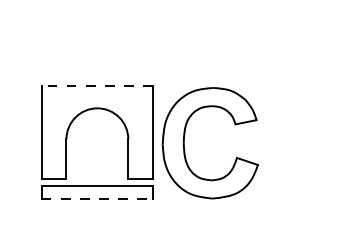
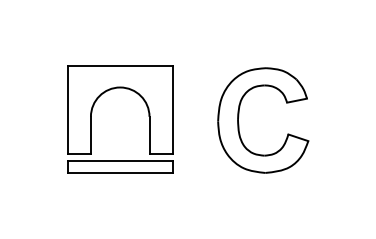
line: (97, 86) -> (120, 66), dashed -> solid
part: (185, 138) -> (239, 116), moved
line: (97, 198) -> (120, 172), dashed -> solid

